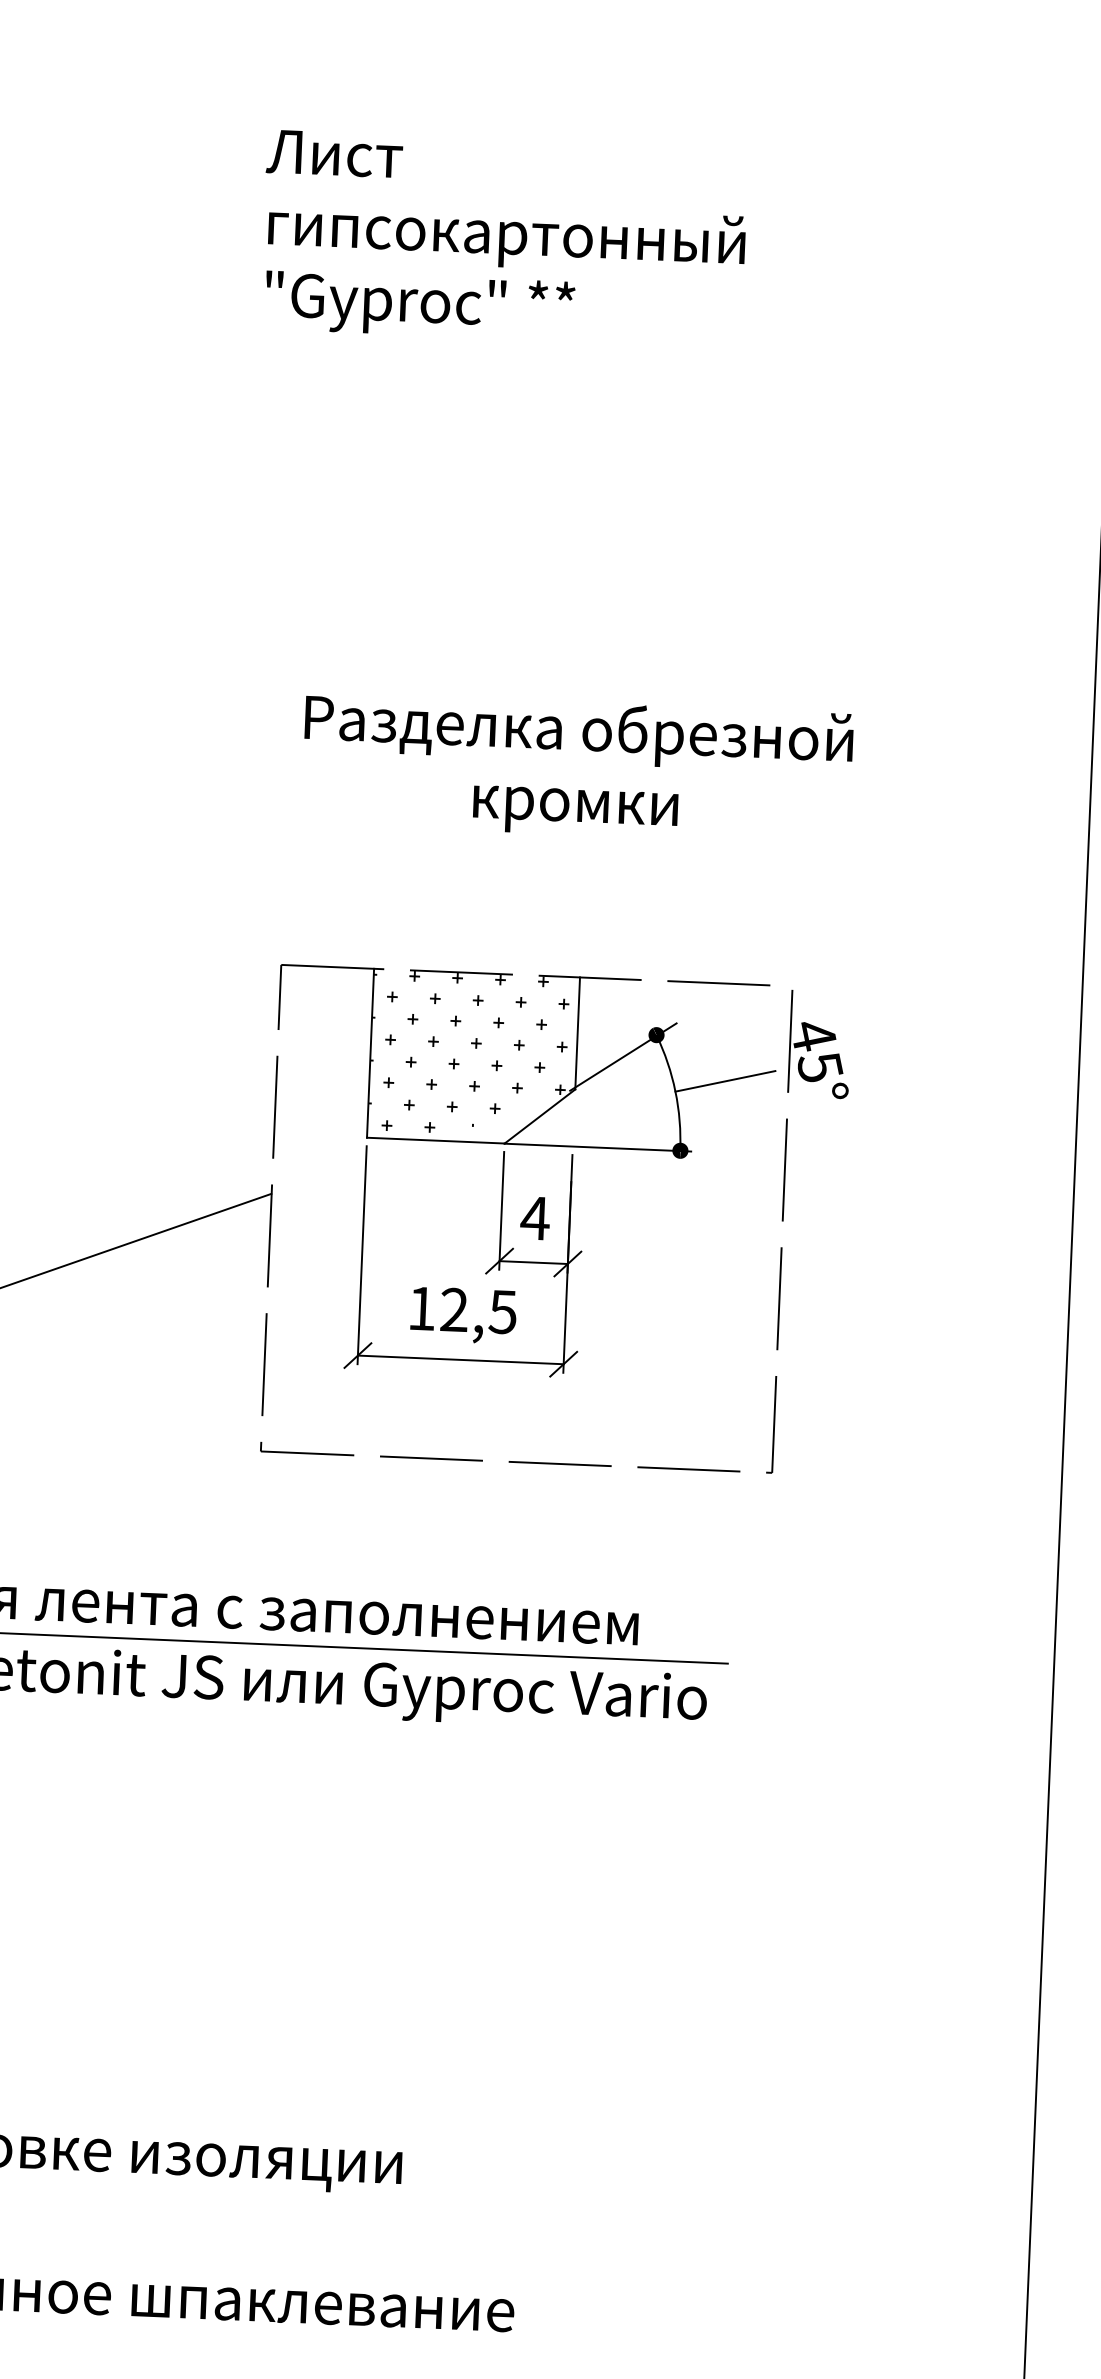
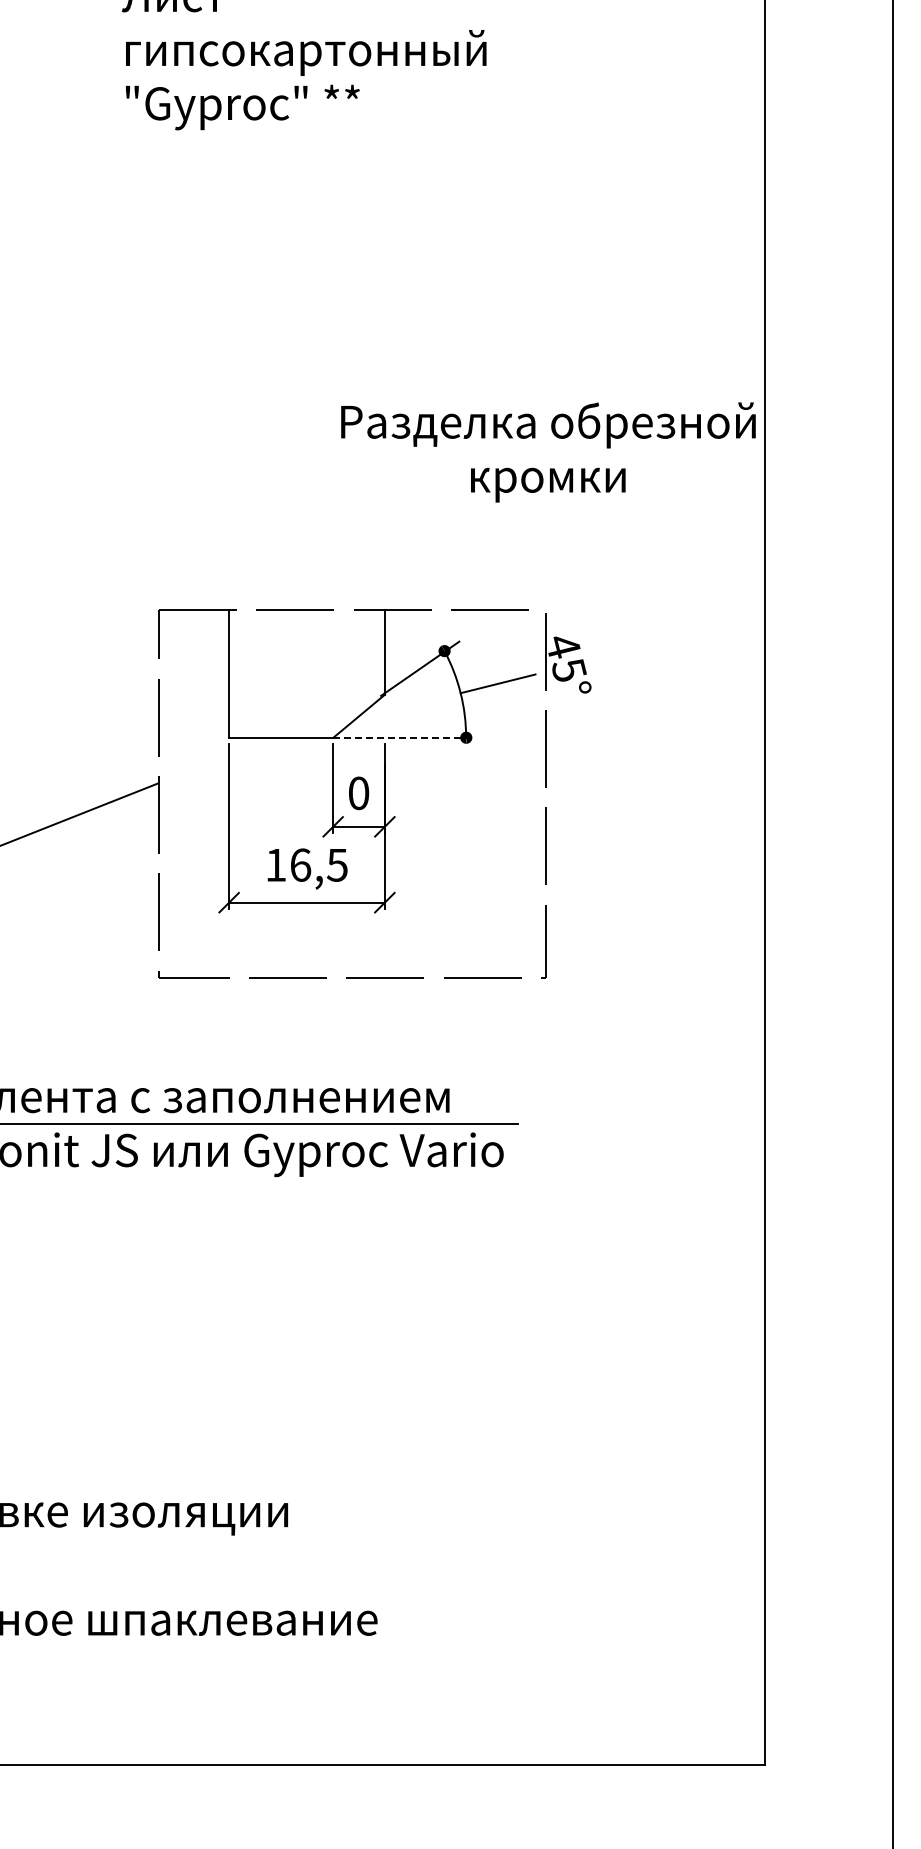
text: (577, 768) -> (548, 452), moved
hatch: (468, 1054) -> (303, 671), removed
line: (597, 1147) -> (403, 737), solid -> dashed
text: (534, 1218) -> (358, 793), 4 -> 0
text: (454, 1309) -> (300, 864), 12,5 -> 16,5

